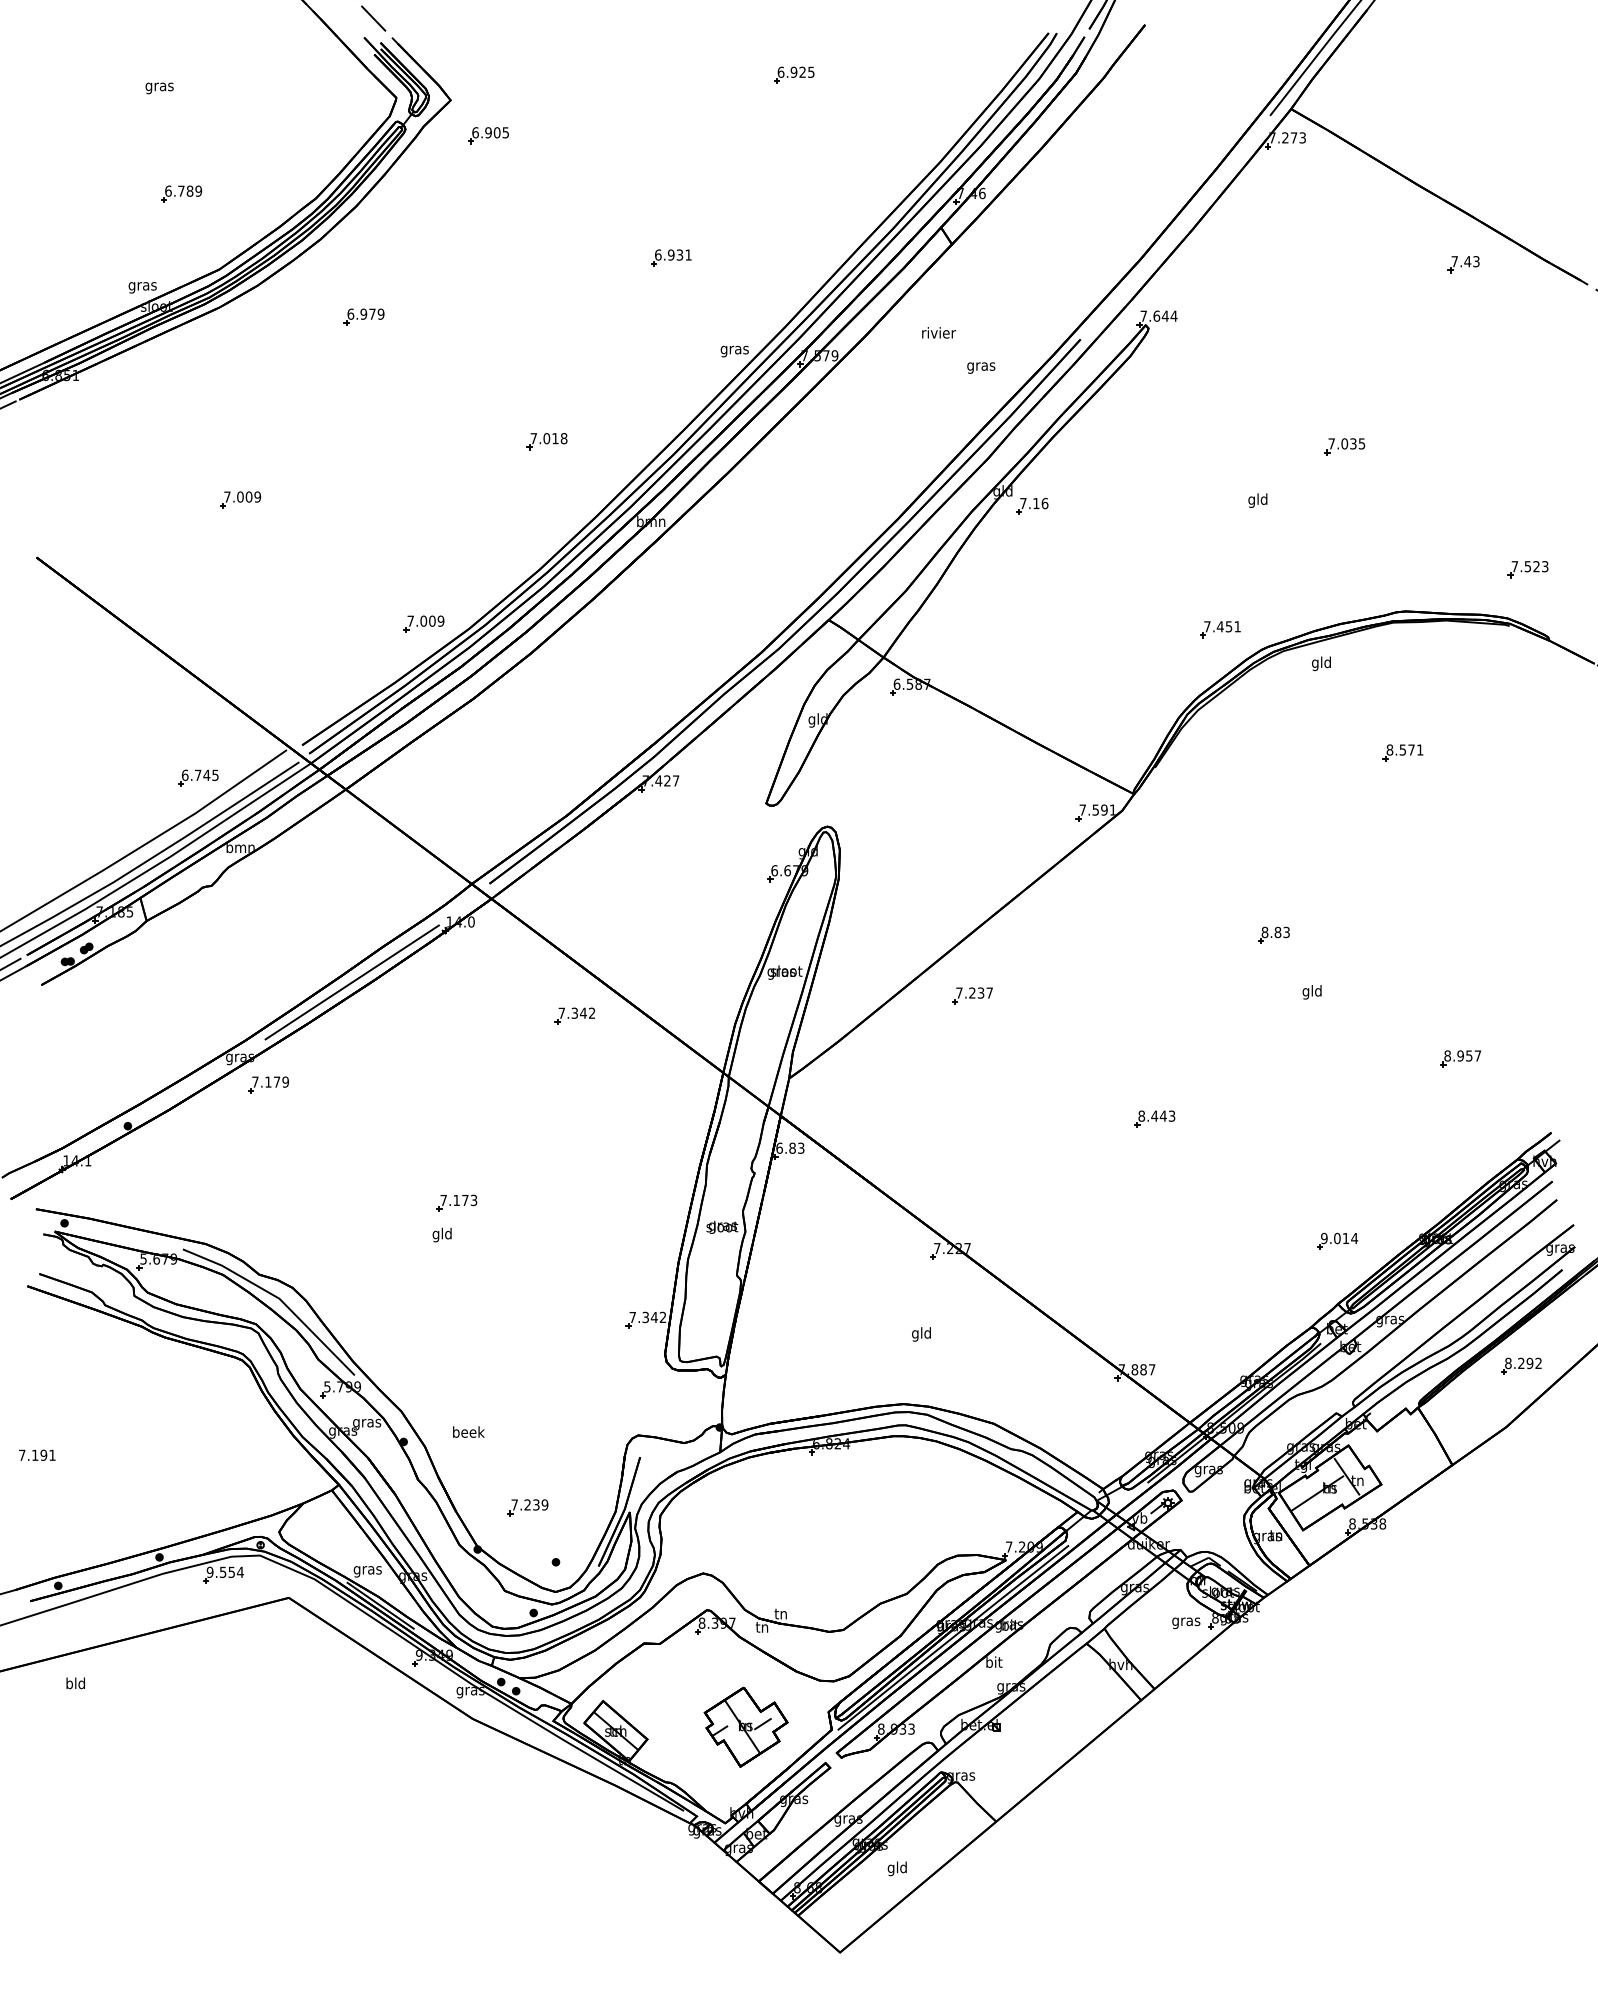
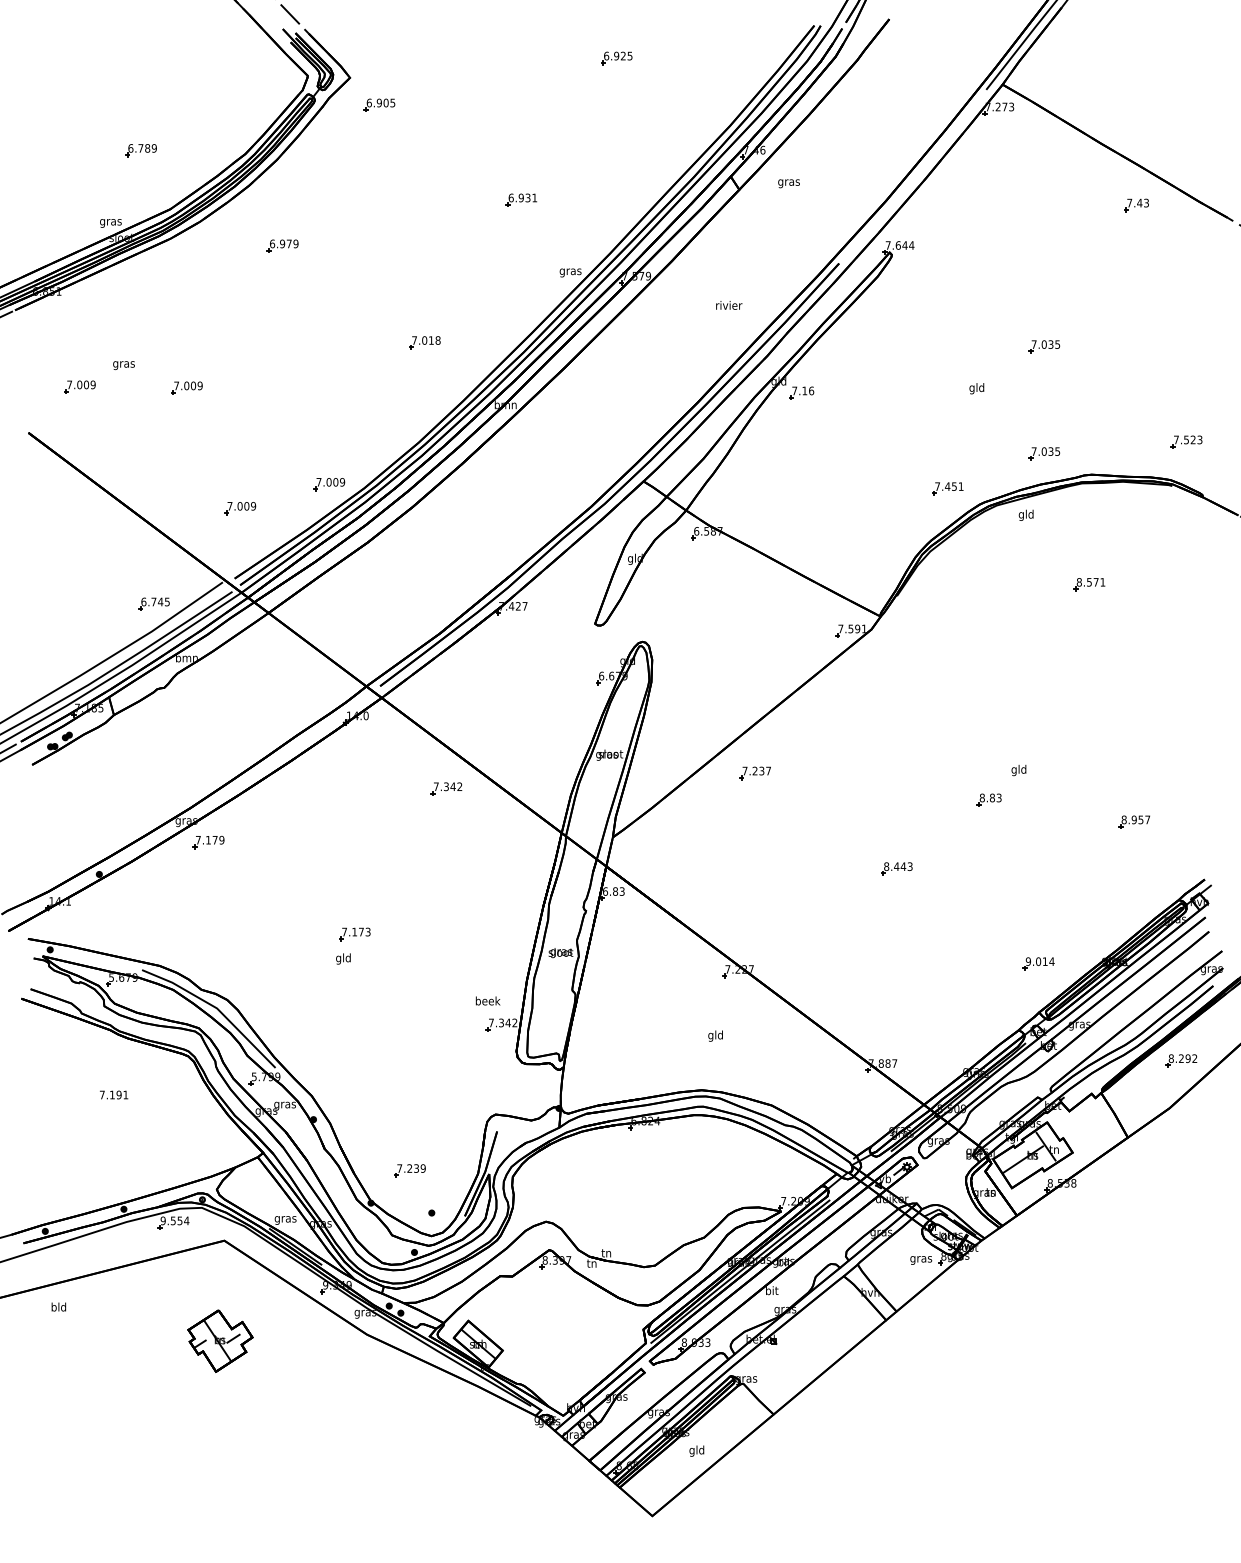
text: (158, 88) -> (123, 365), moved
text: (939, 332) -> (729, 305), moved
text: (980, 367) -> (788, 183), moved
part: (102, 497) -> (79, 386), added
part: (1345, 584) -> (1044, 453), added
part: (309, 654) -> (240, 508), added
part: (1272, 934) -> (988, 799), moved
line: (352, 982) -> (273, 762), removed
text: (468, 1431) -> (487, 1000), moved
text: (37, 1454) -> (114, 1094), moved
part: (746, 1726) -> (220, 1340), moved

